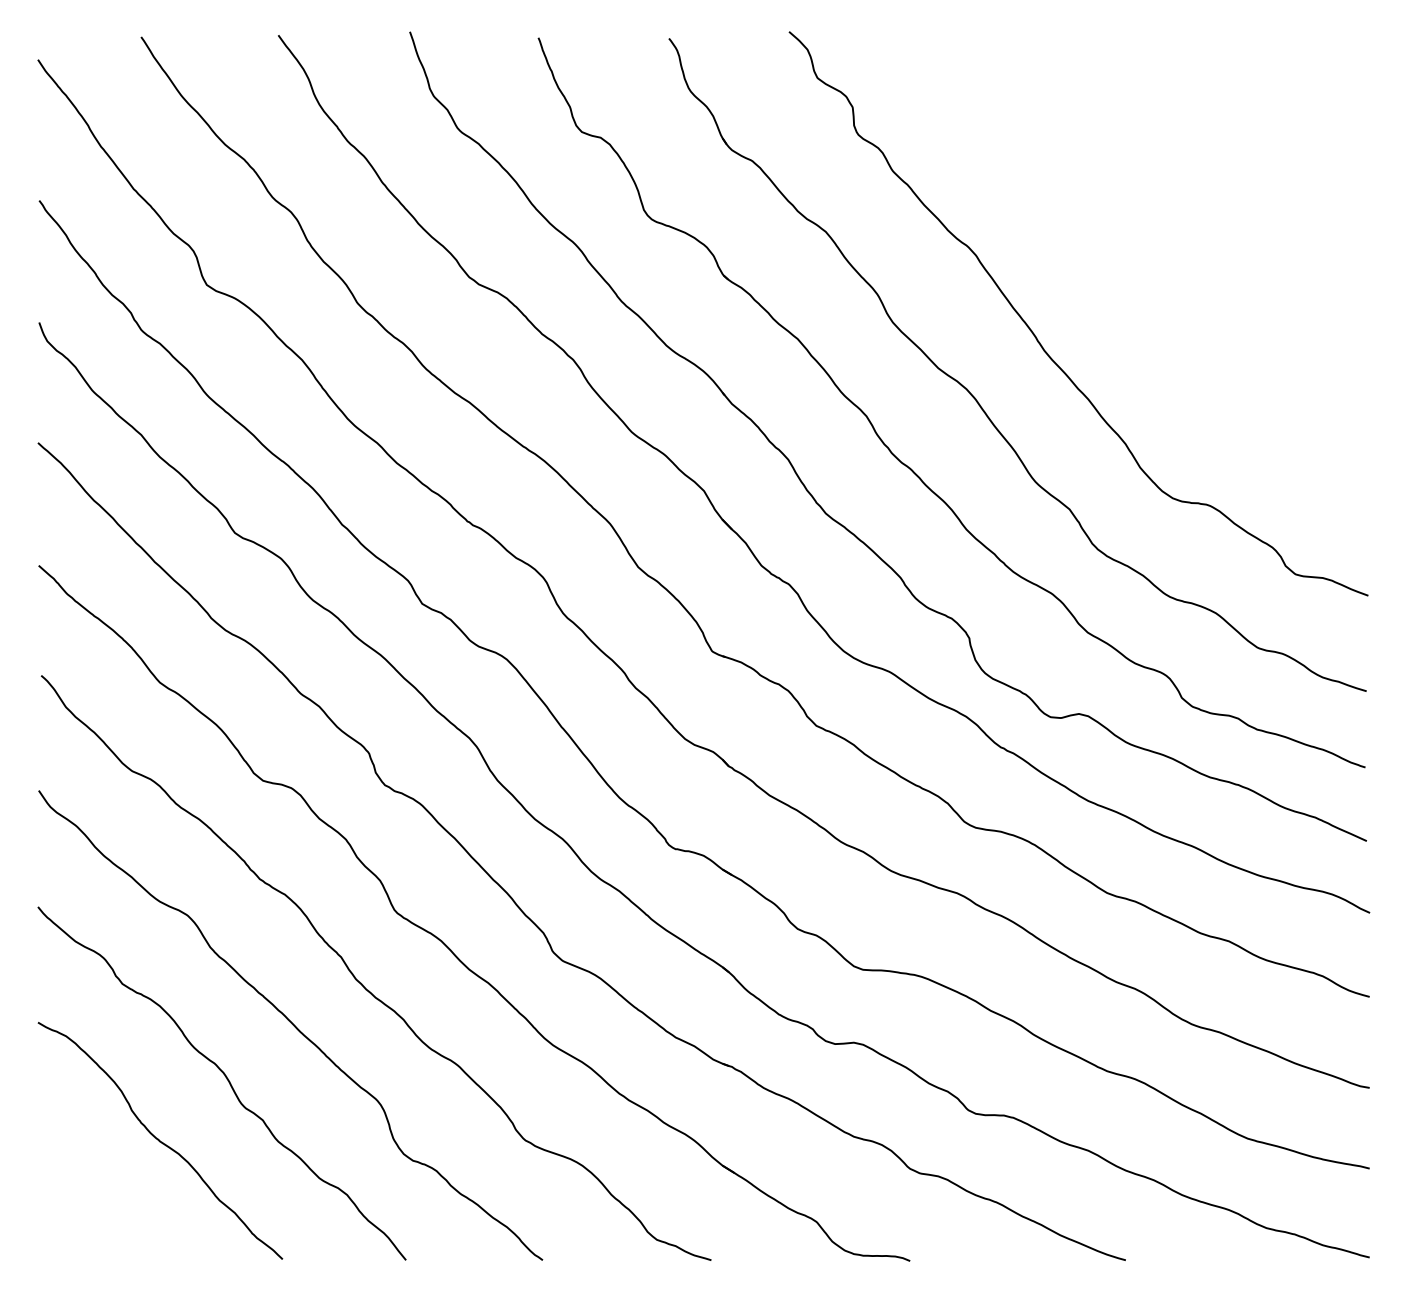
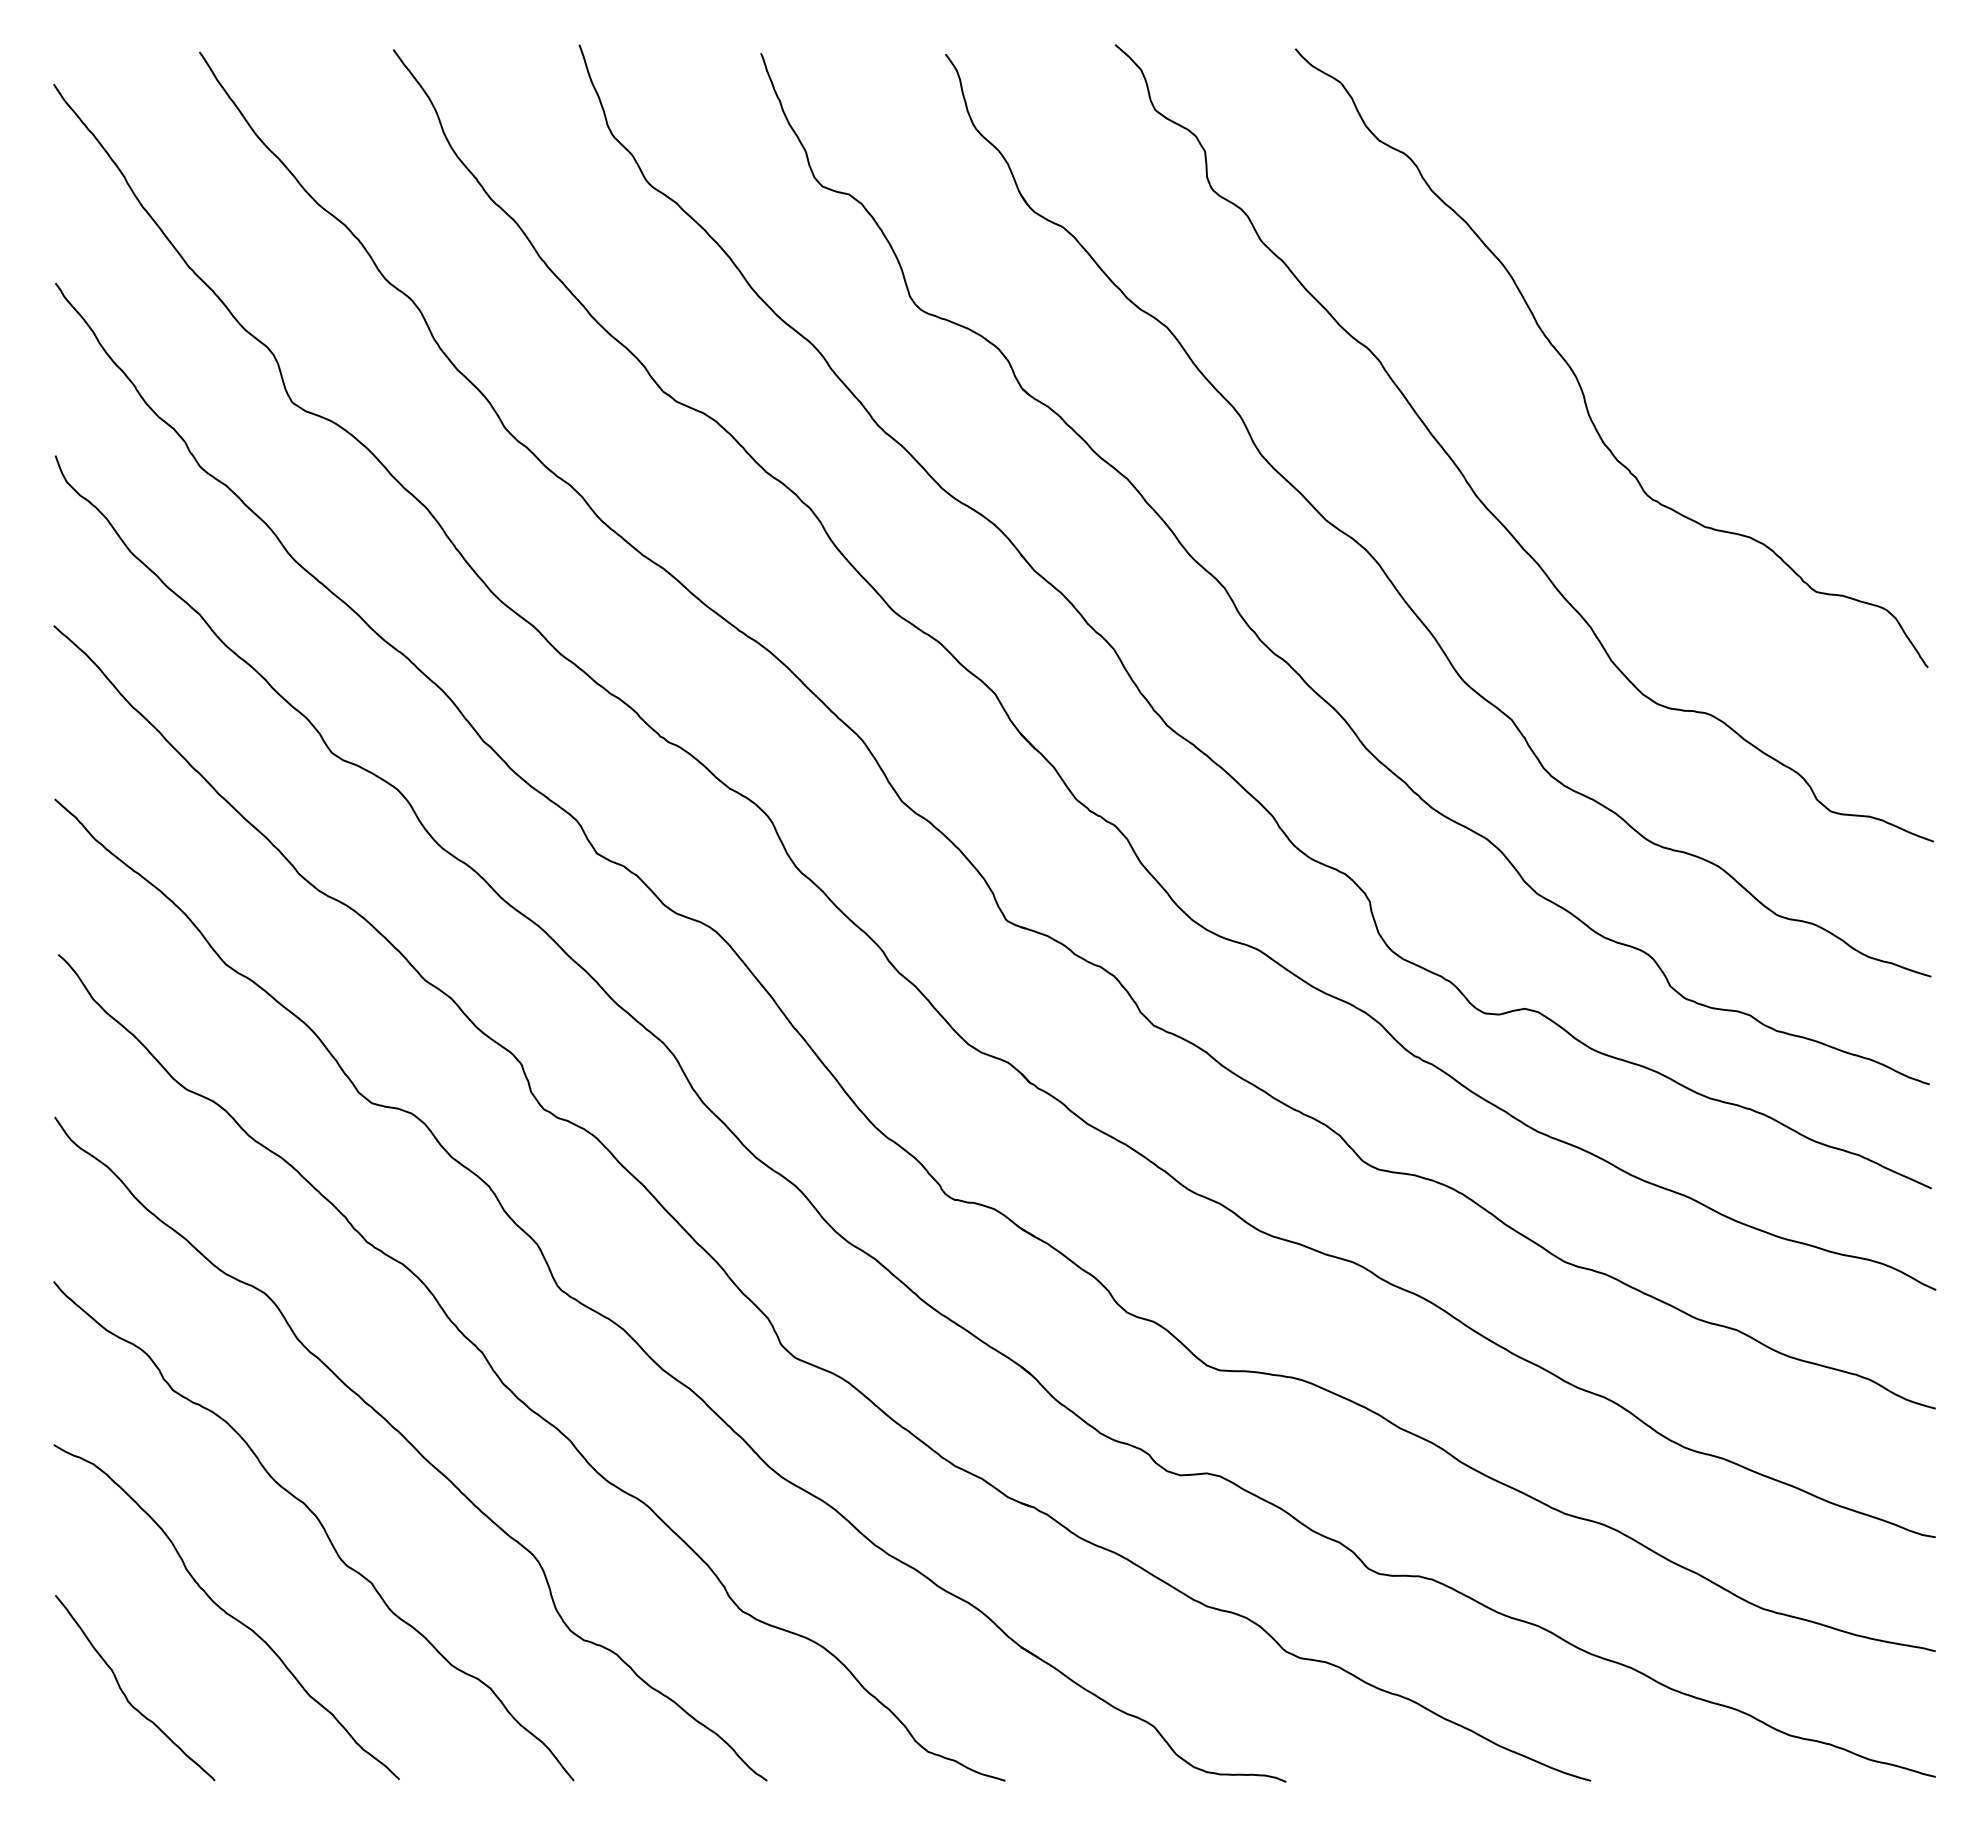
curve: (1115, 265) -> (1576, 375), added
curve: (89, 1199) -> (126, 1695), added

